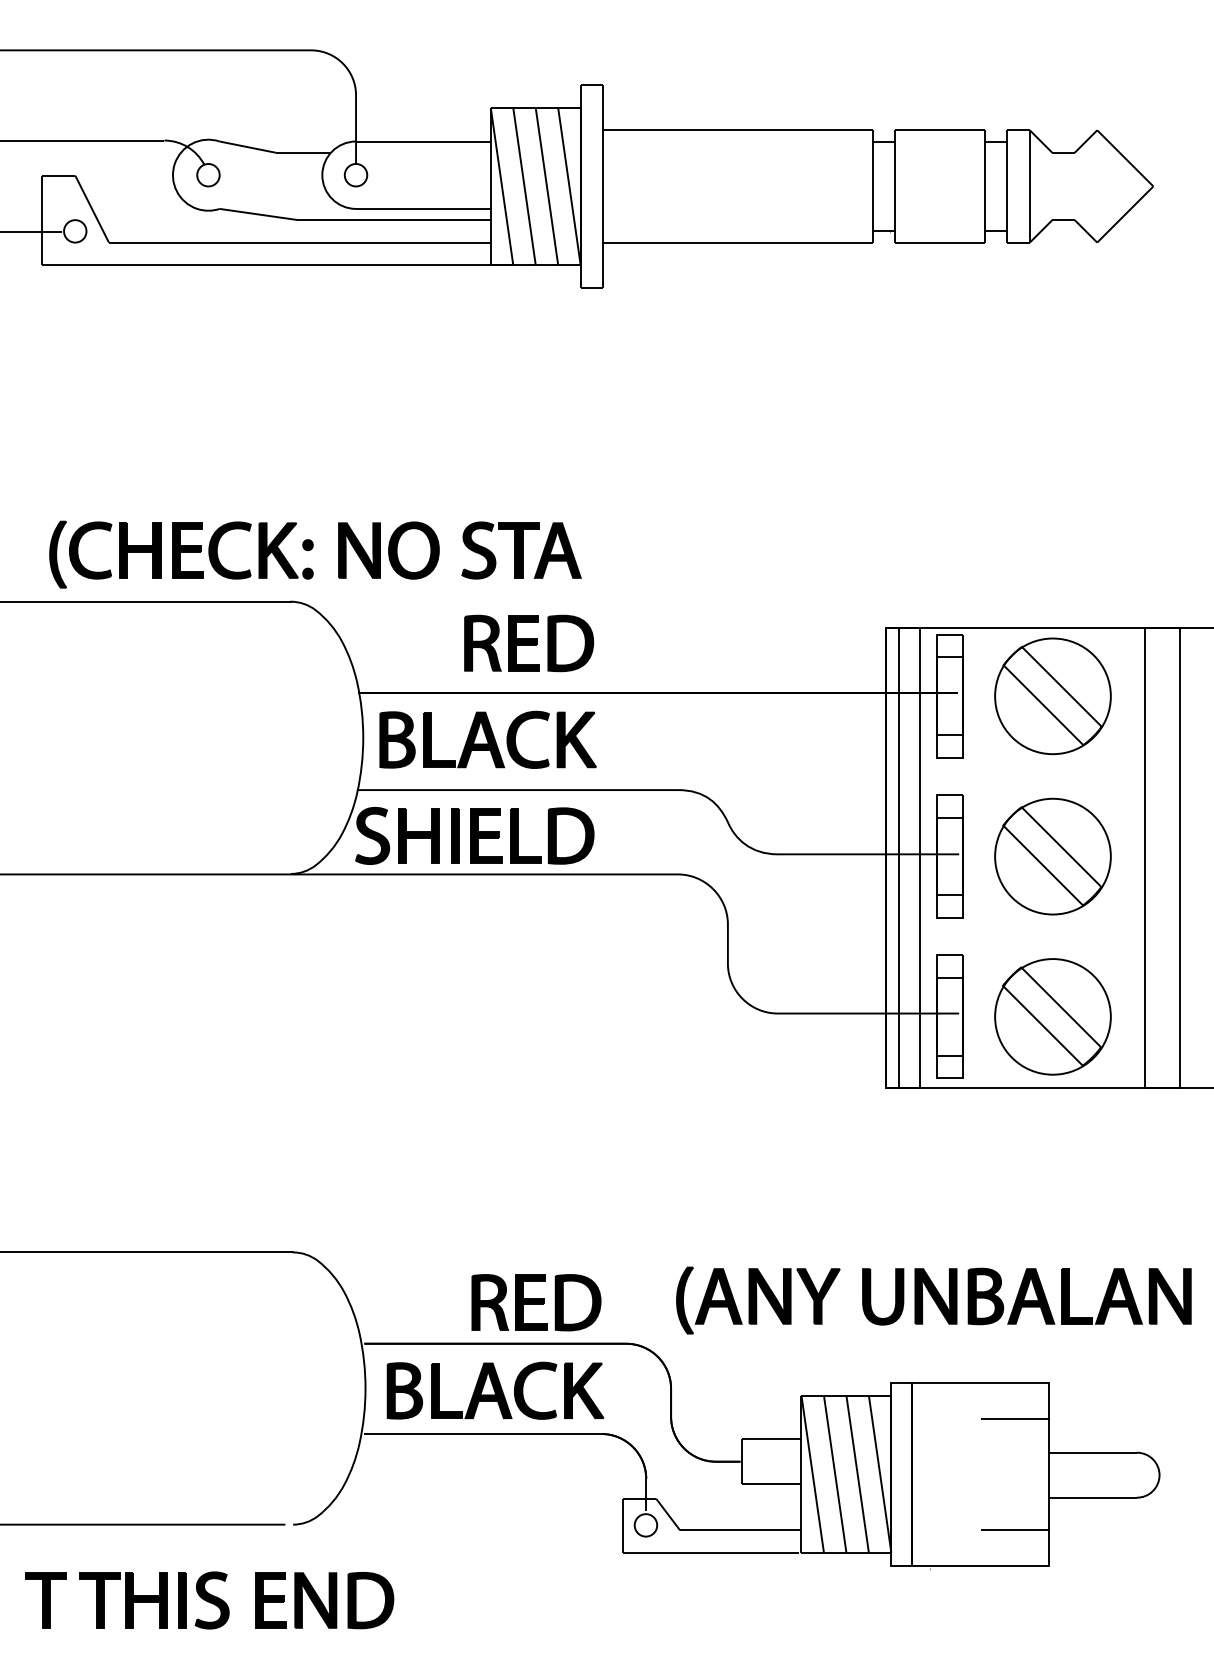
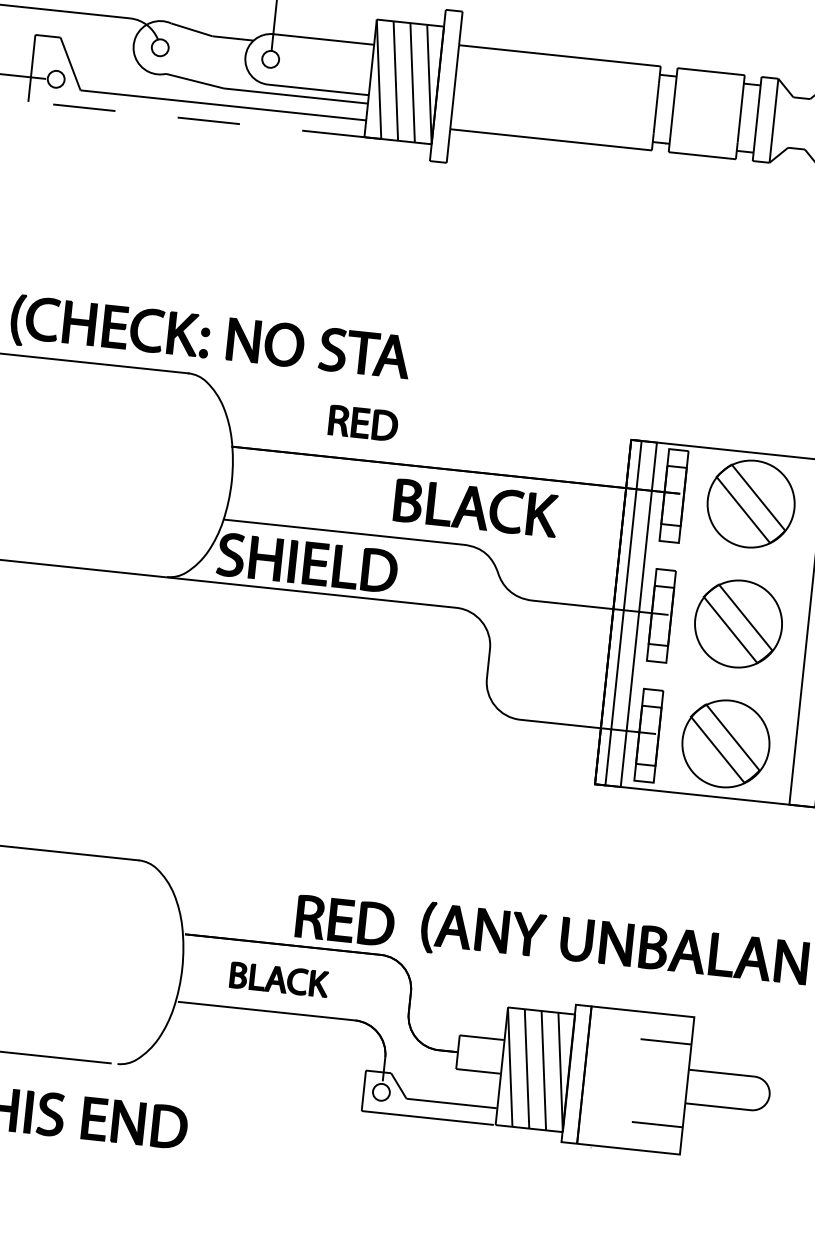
line: (266, 265) -> (196, 119), solid -> dashed
part: (529, 643) -> (363, 423), size x0.7
part: (487, 739) -> (475, 507), moved
part: (536, 1302) -> (345, 920), moved
part: (495, 1390) -> (279, 979), size x0.6

